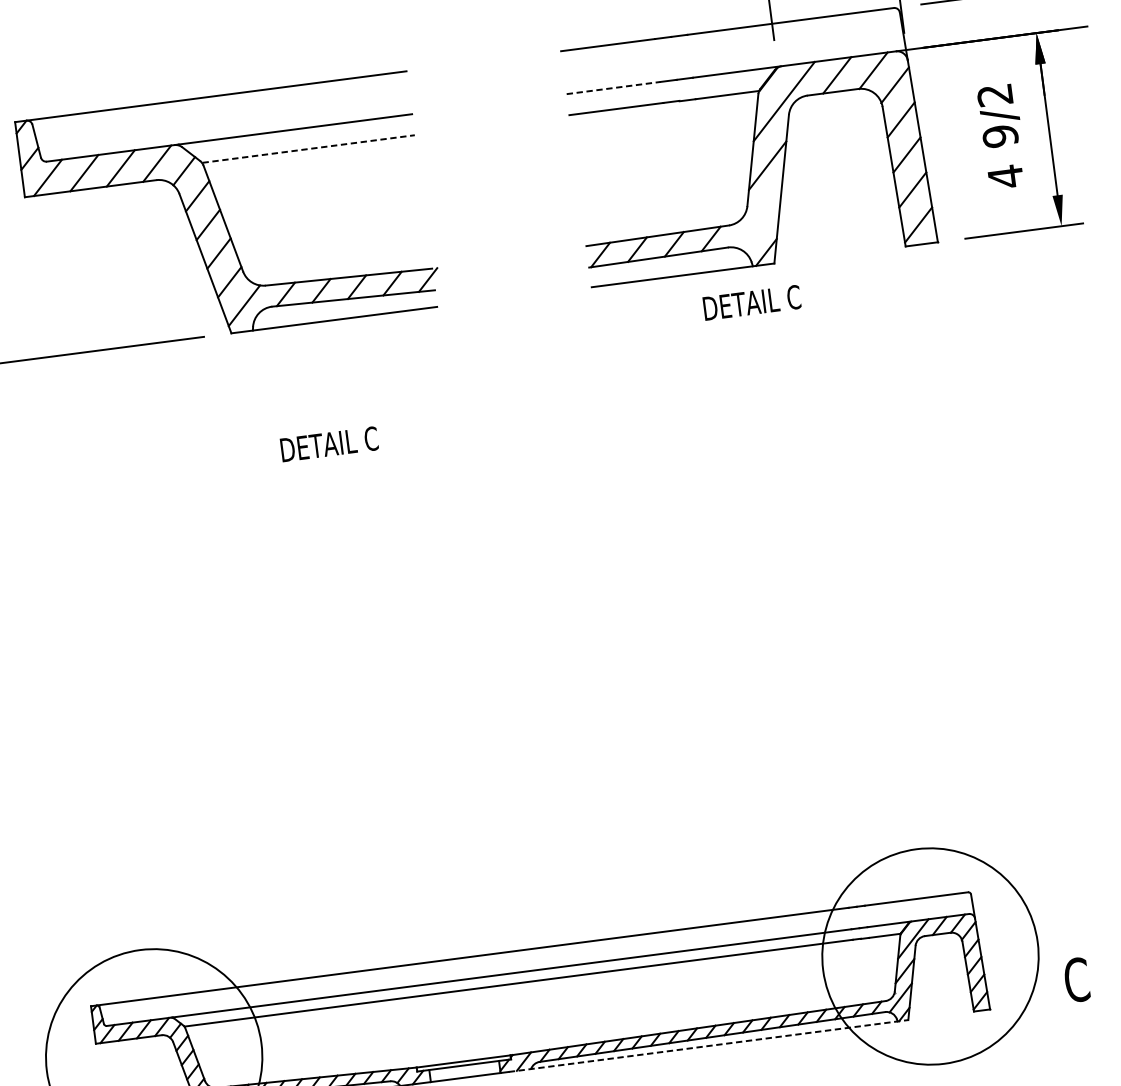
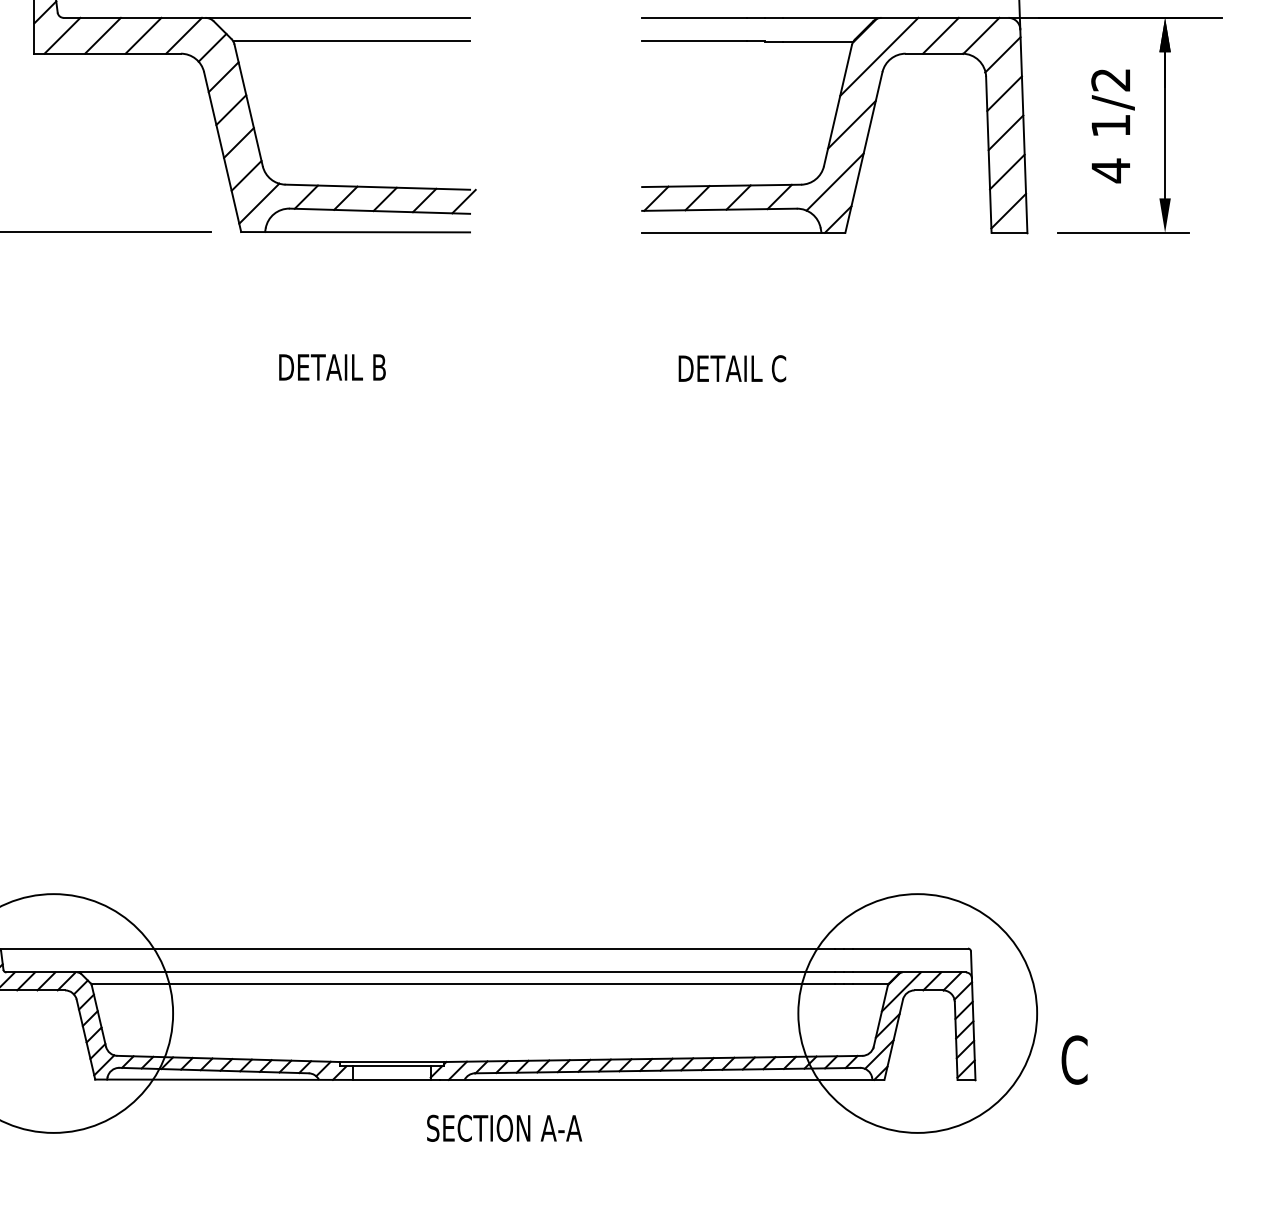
line: (613, 87) -> (694, 17), dashed -> solid
text: (1000, 136) -> (1110, 125), 9/2 -> 1/2
line: (309, 149) -> (352, 41), dashed -> solid
line: (758, 218) -> (834, 181), added
text: (752, 302) -> (732, 368), moved
text: (329, 444) -> (332, 367), DETAIL C -> DETAIL B
line: (708, 1045) -> (662, 1079), dashed -> solid

